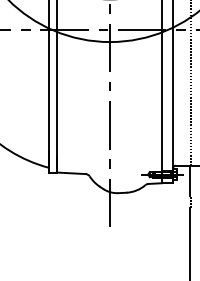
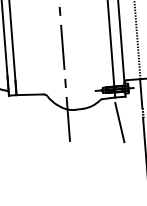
line: (164, 210) -> (119, 122), added

